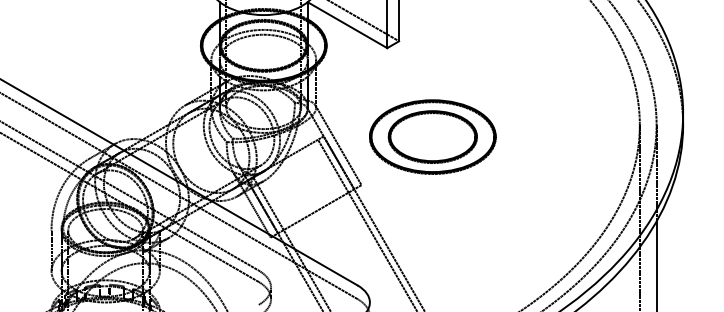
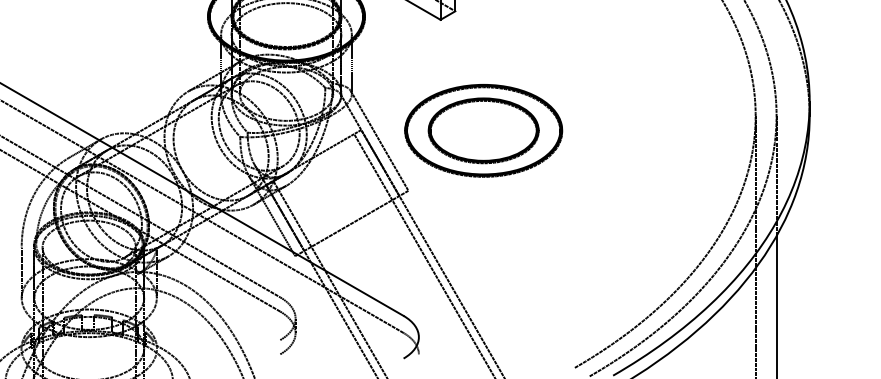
part: (432, 136) -> (483, 130), moved

